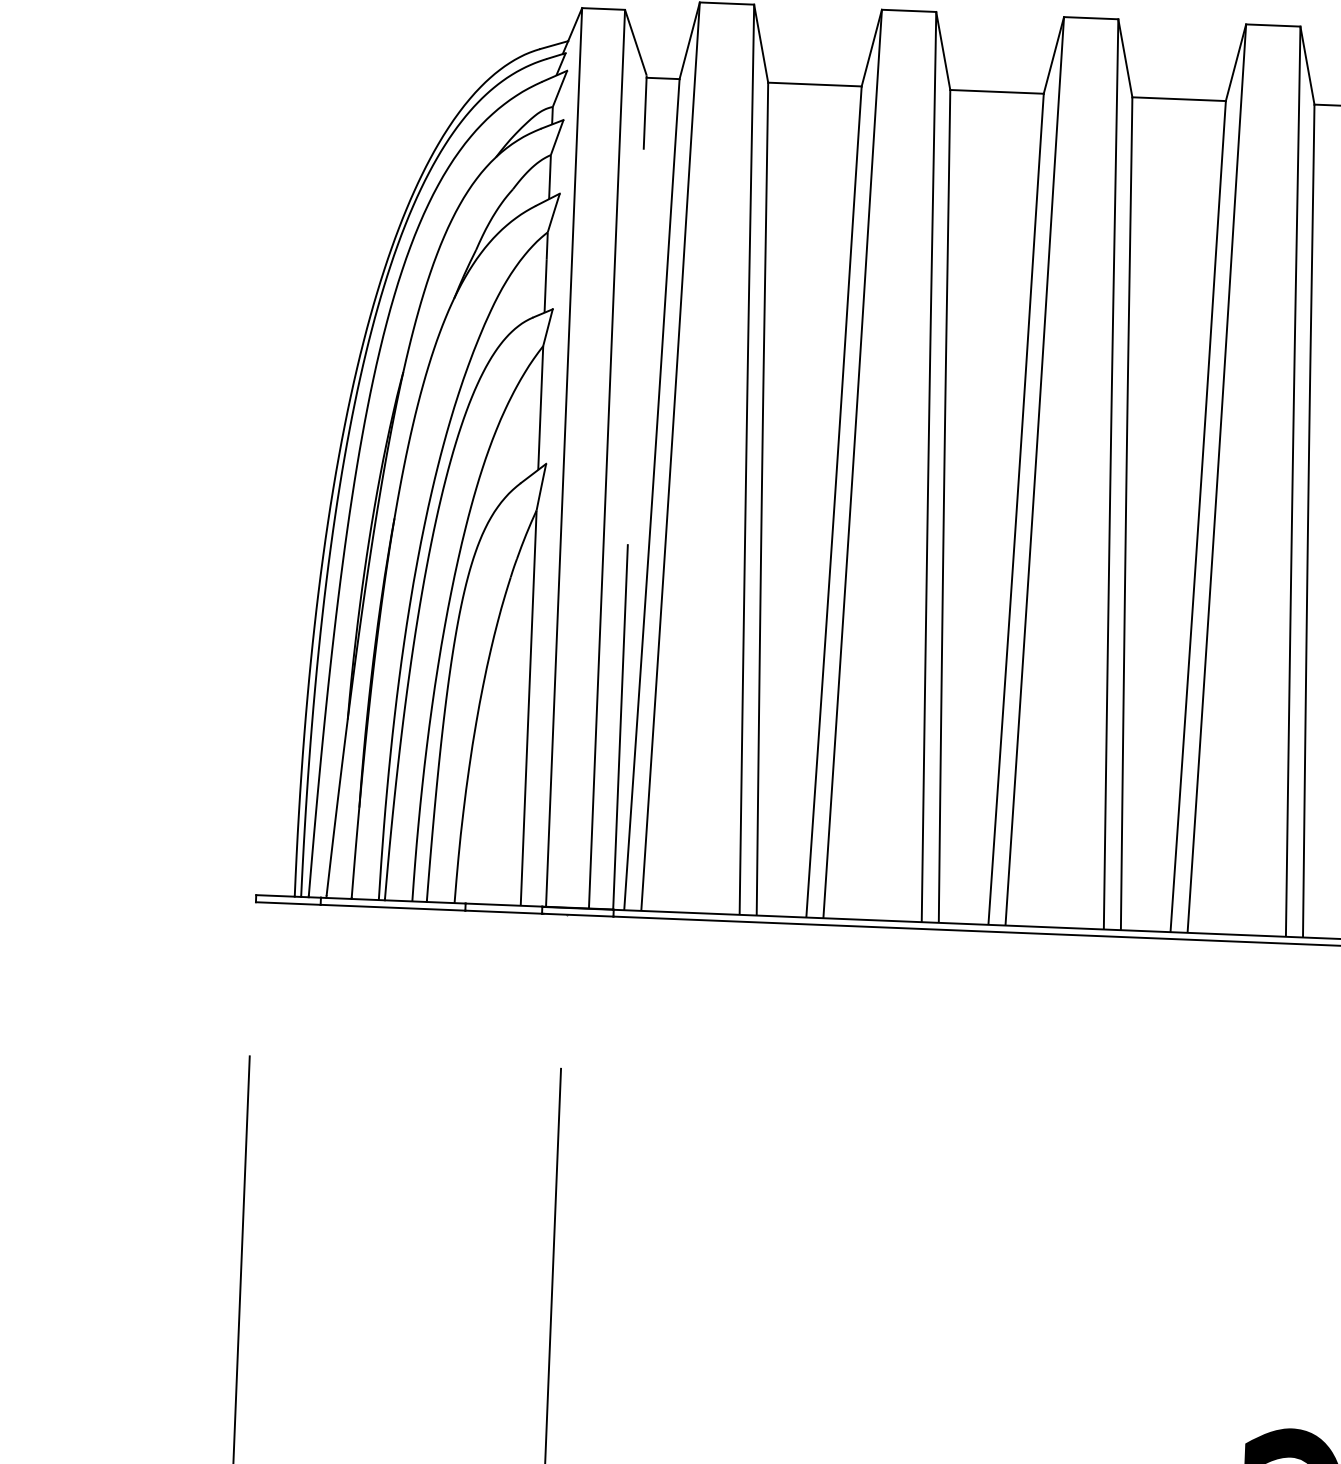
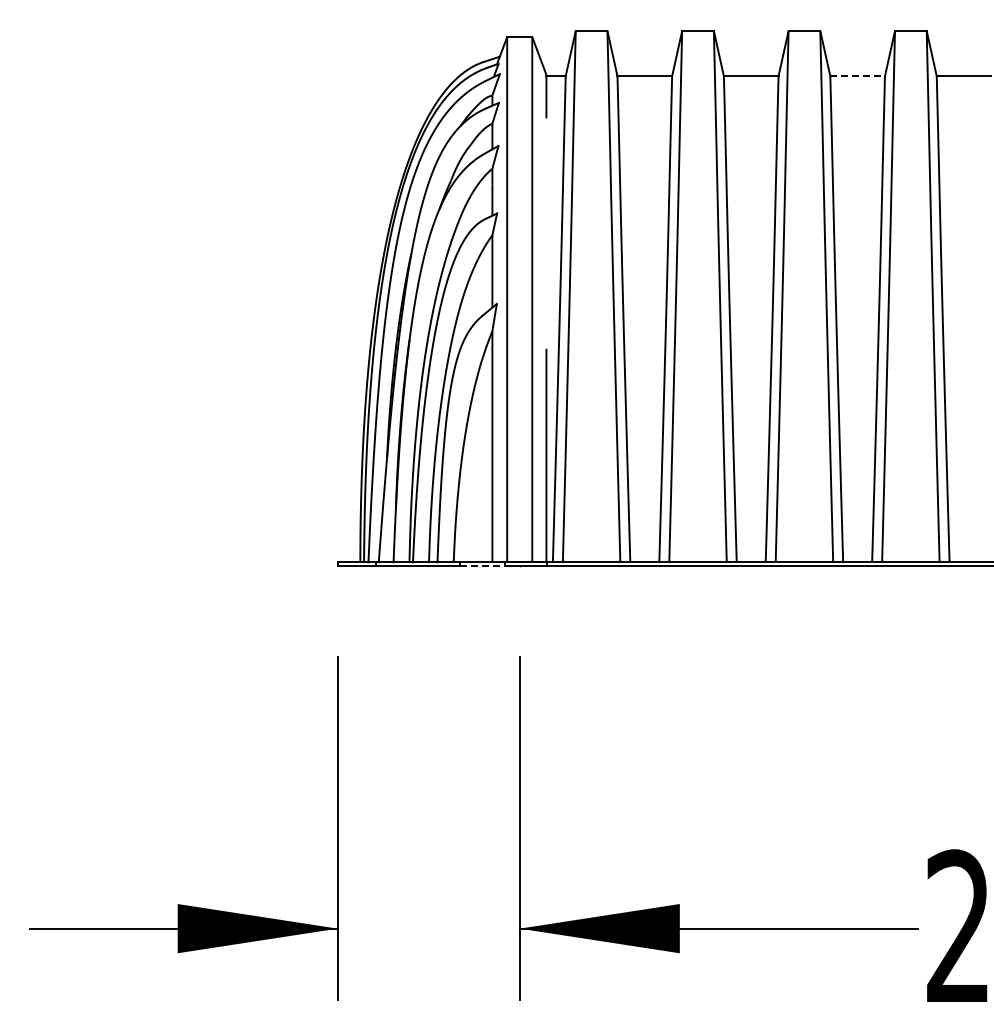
line: (1180, 99) -> (858, 76), solid -> dashed
line: (505, 912) -> (483, 566), solid -> dashed

